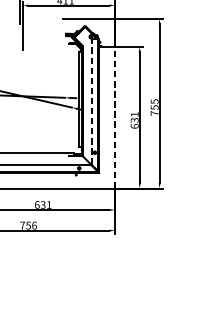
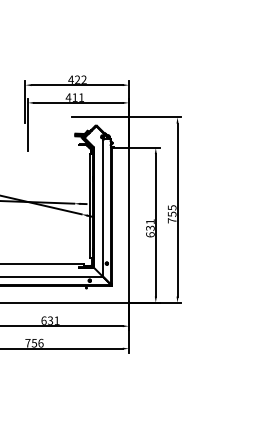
line: (91, 102) -> (103, 208), dashed -> solid
line: (114, 116) -> (128, 224), dashed -> solid

